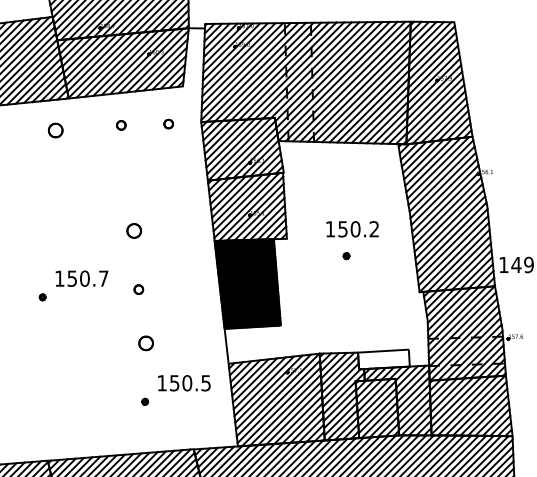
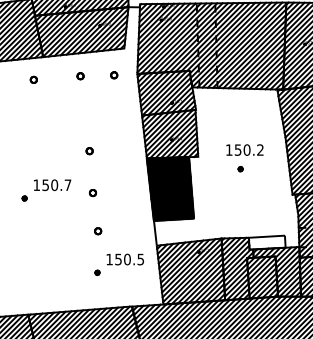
part: (55, 130) -> (33, 79), size x0.62
part: (133, 230) -> (89, 150), size x0.62
part: (145, 343) -> (97, 231), size x0.62

